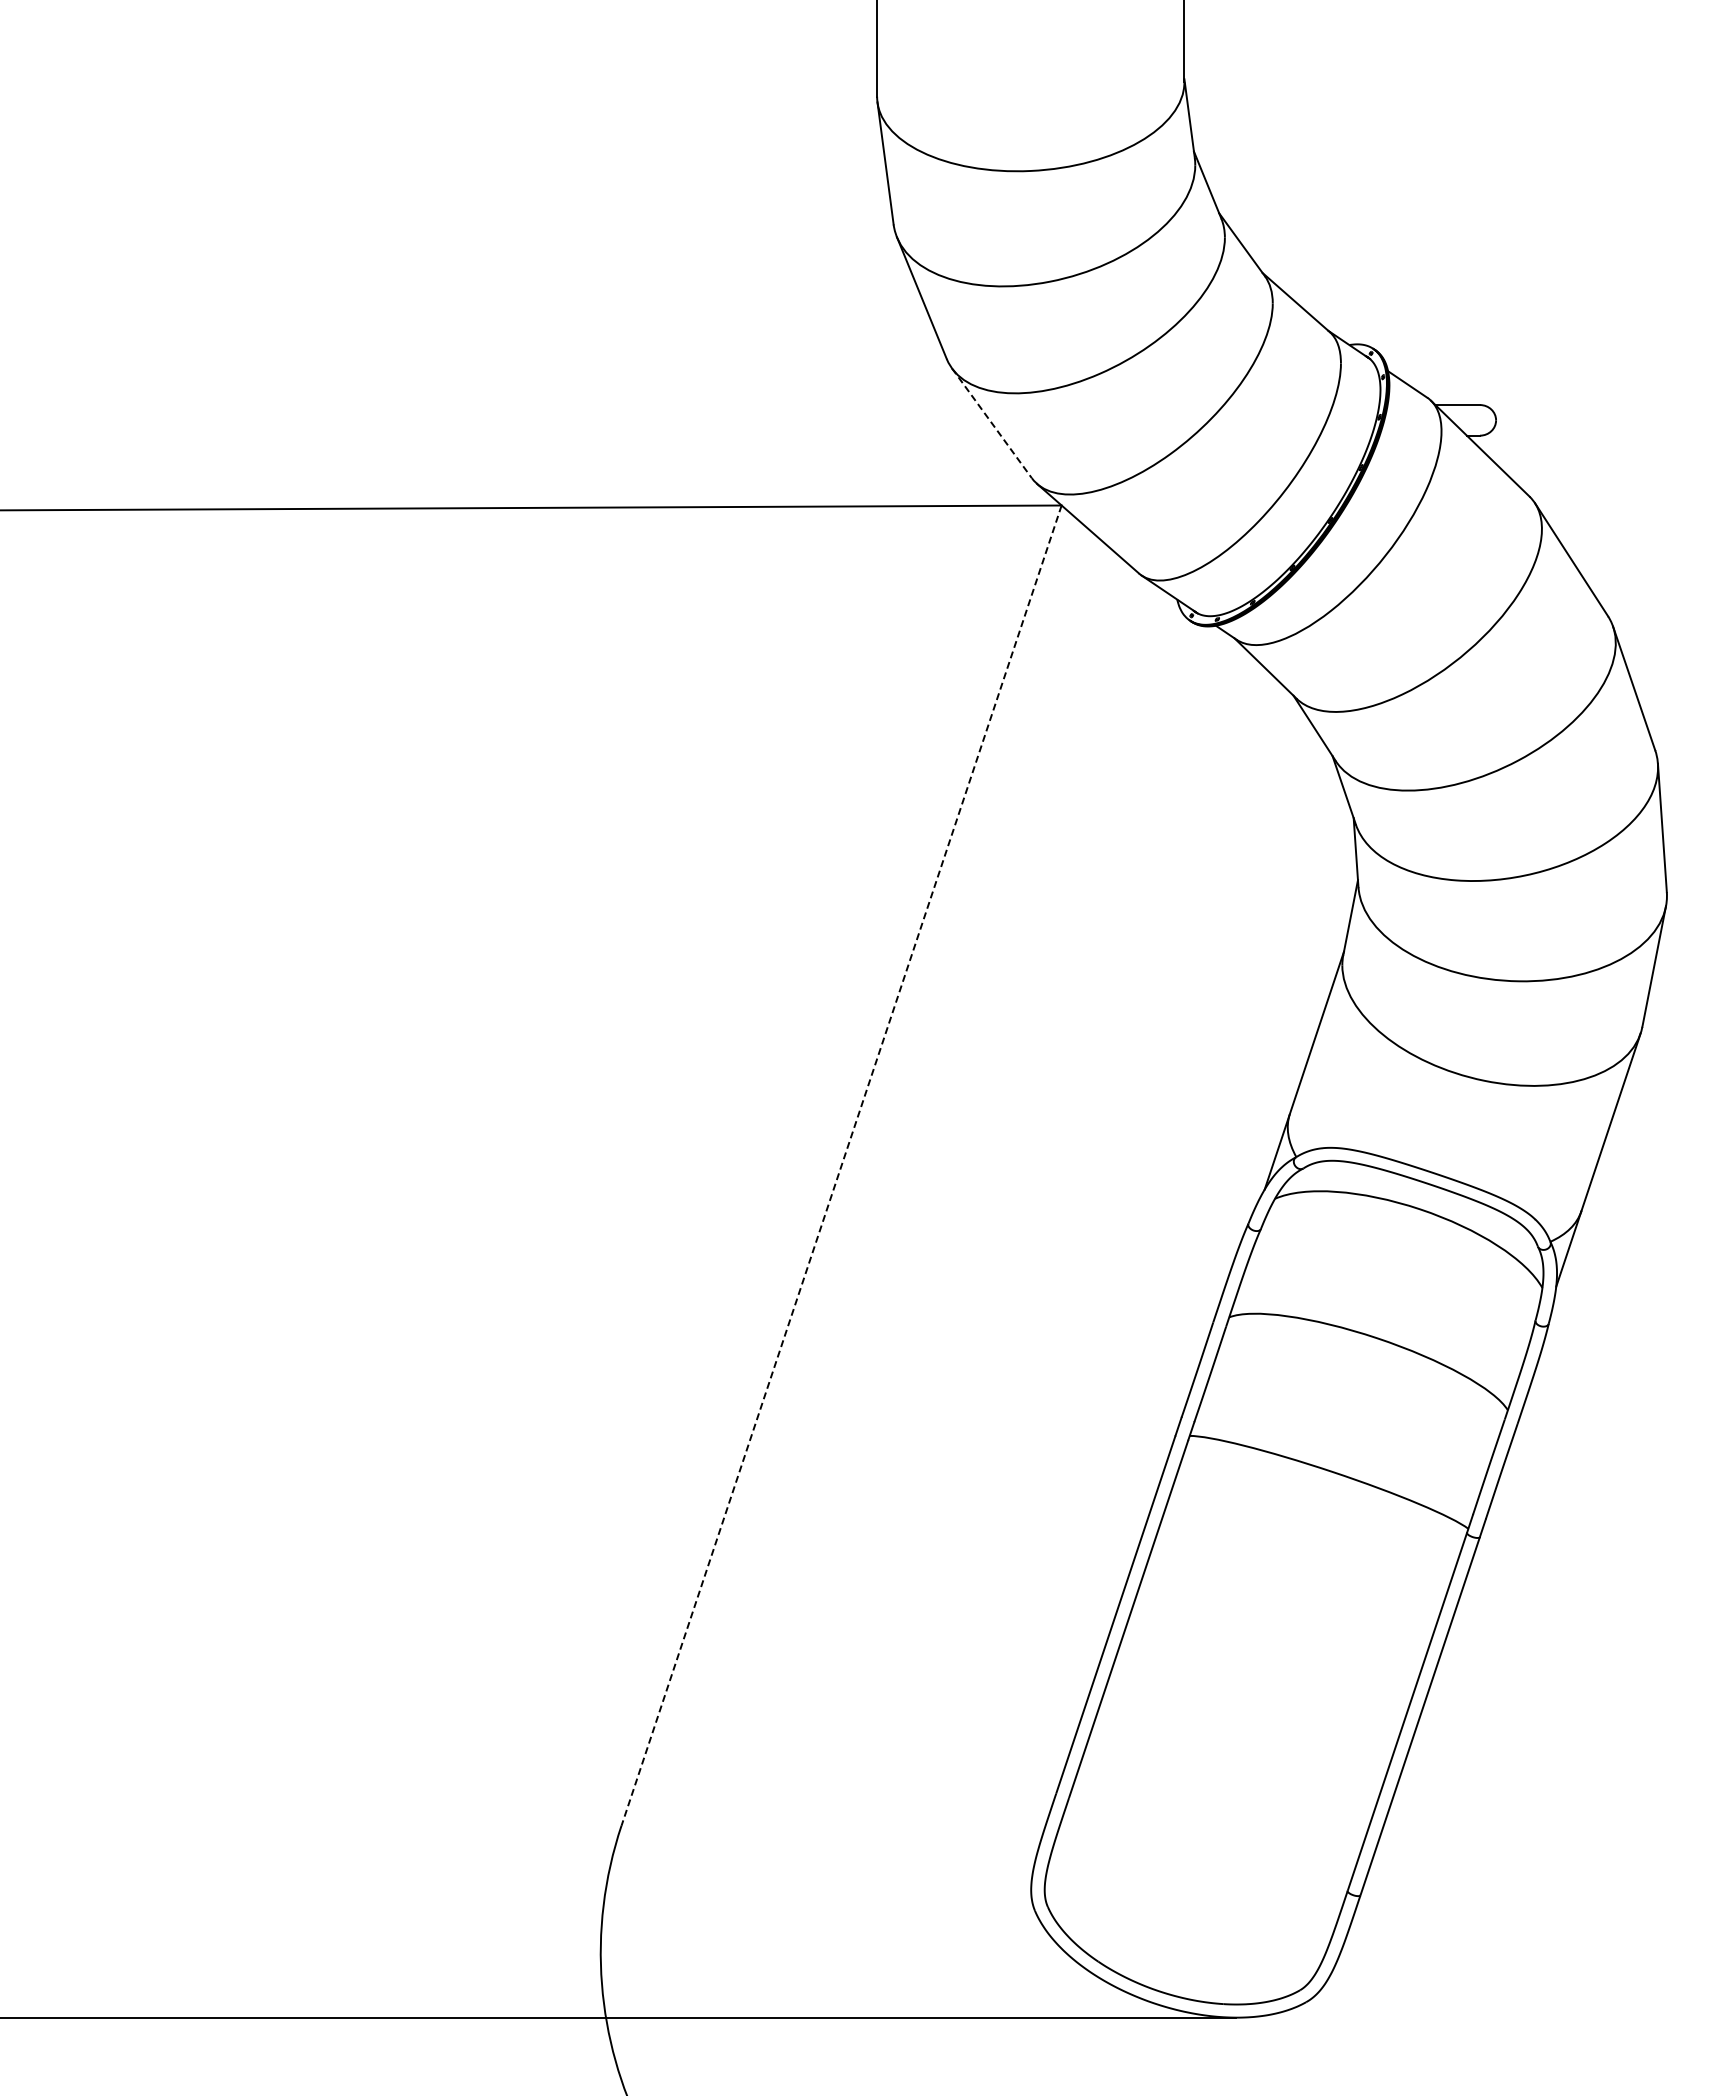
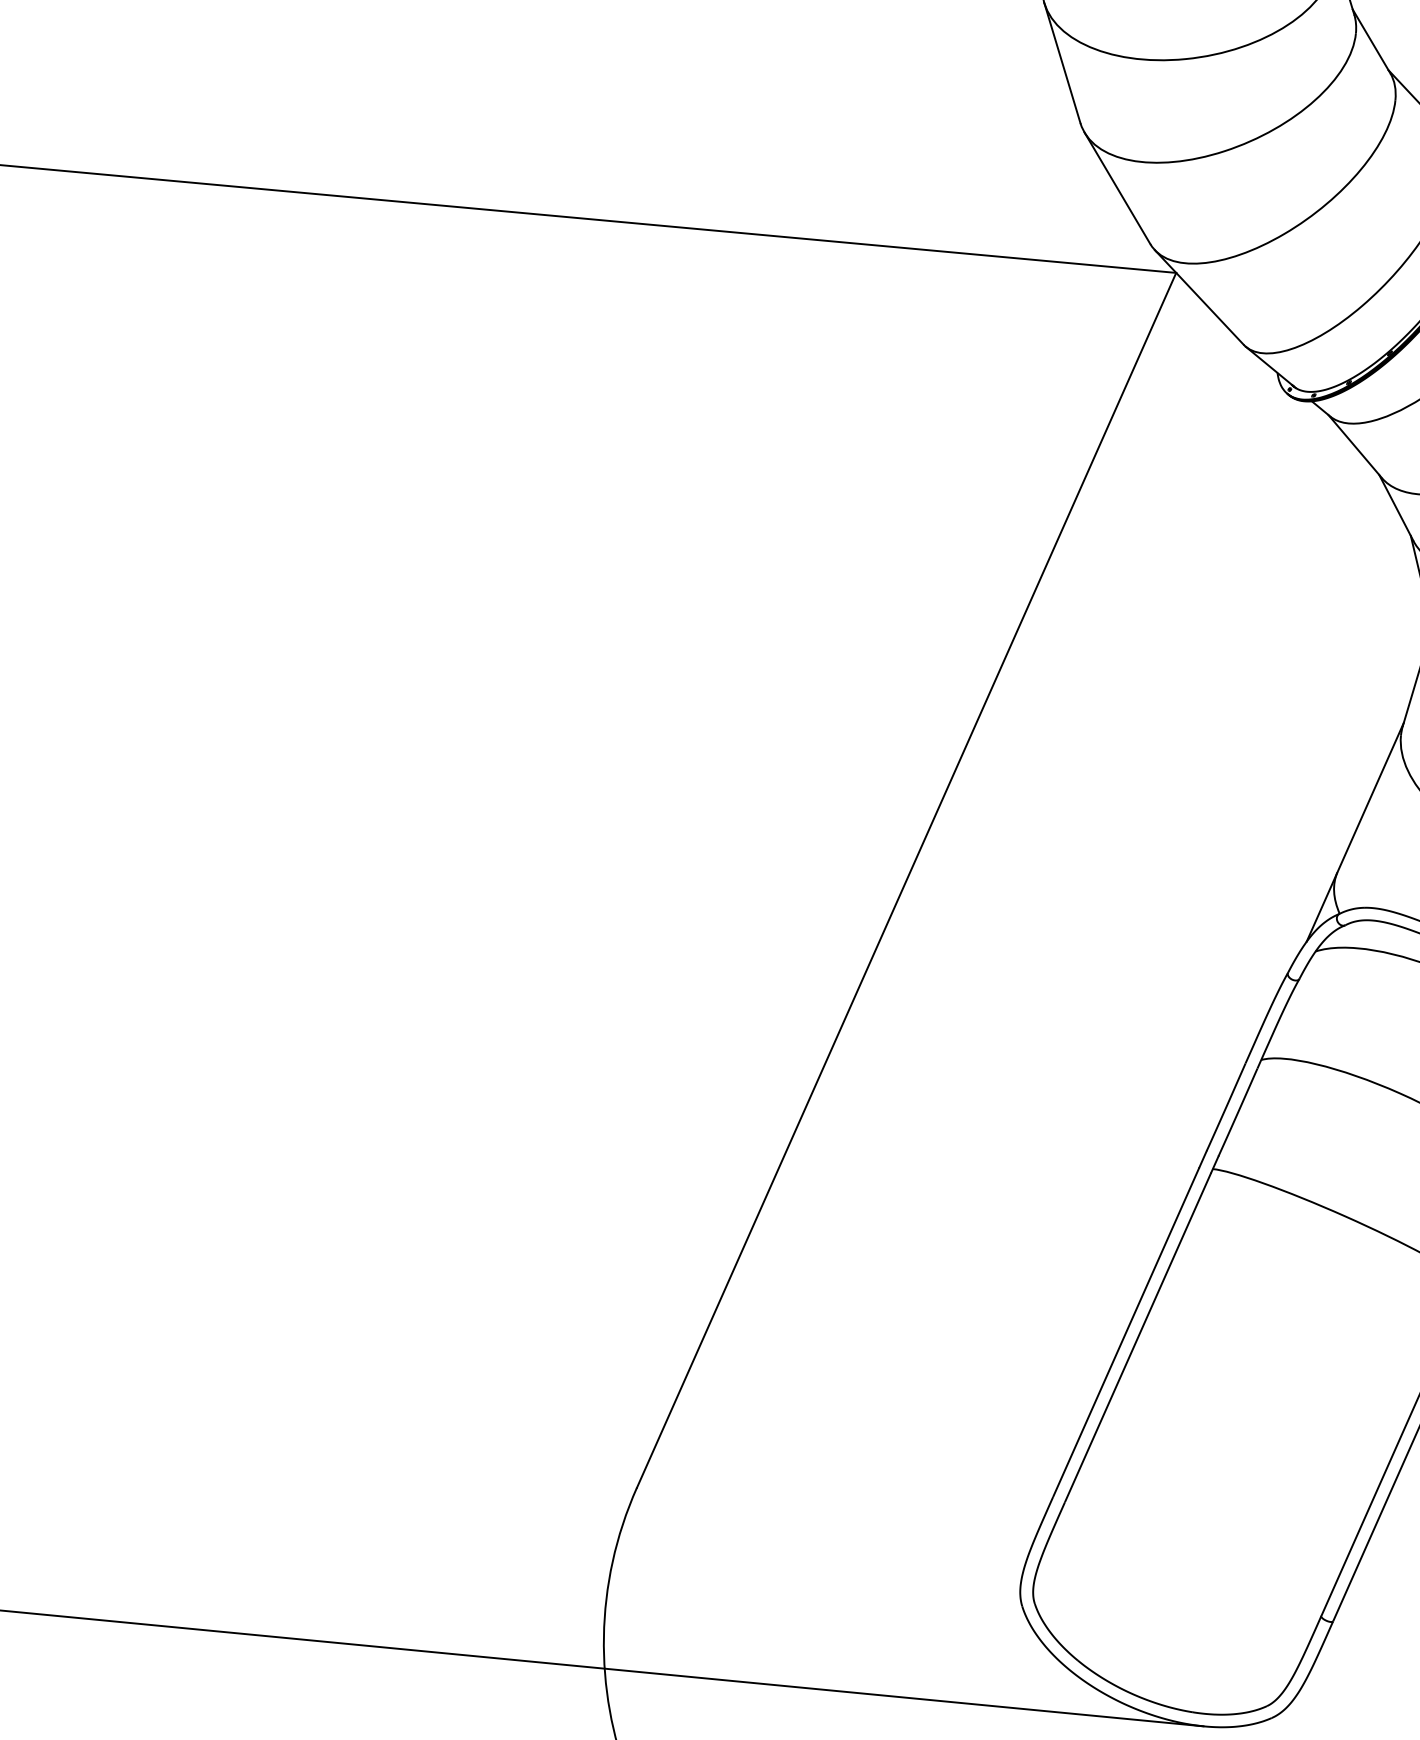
line: (991, 423) -> (1117, 188), dashed -> solid
line: (841, 1165) -> (906, 880), dashed -> solid

